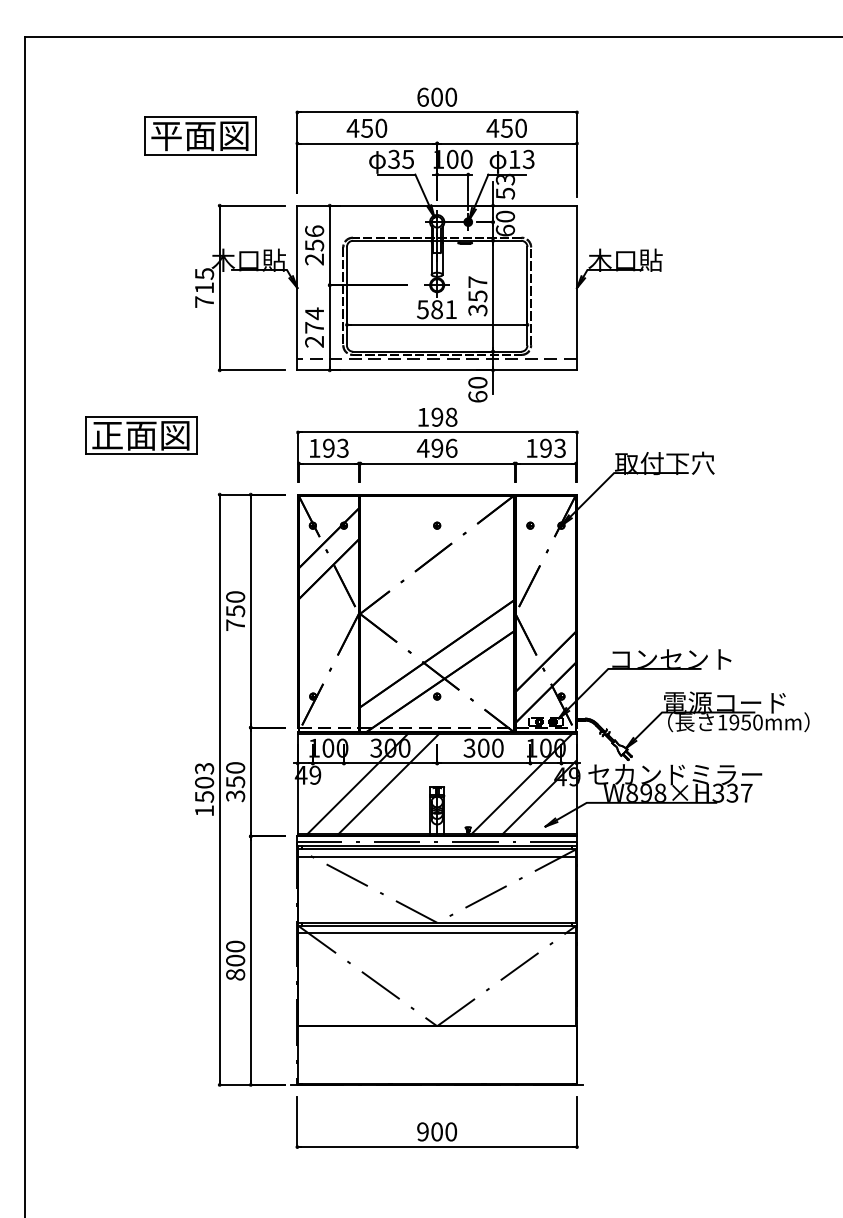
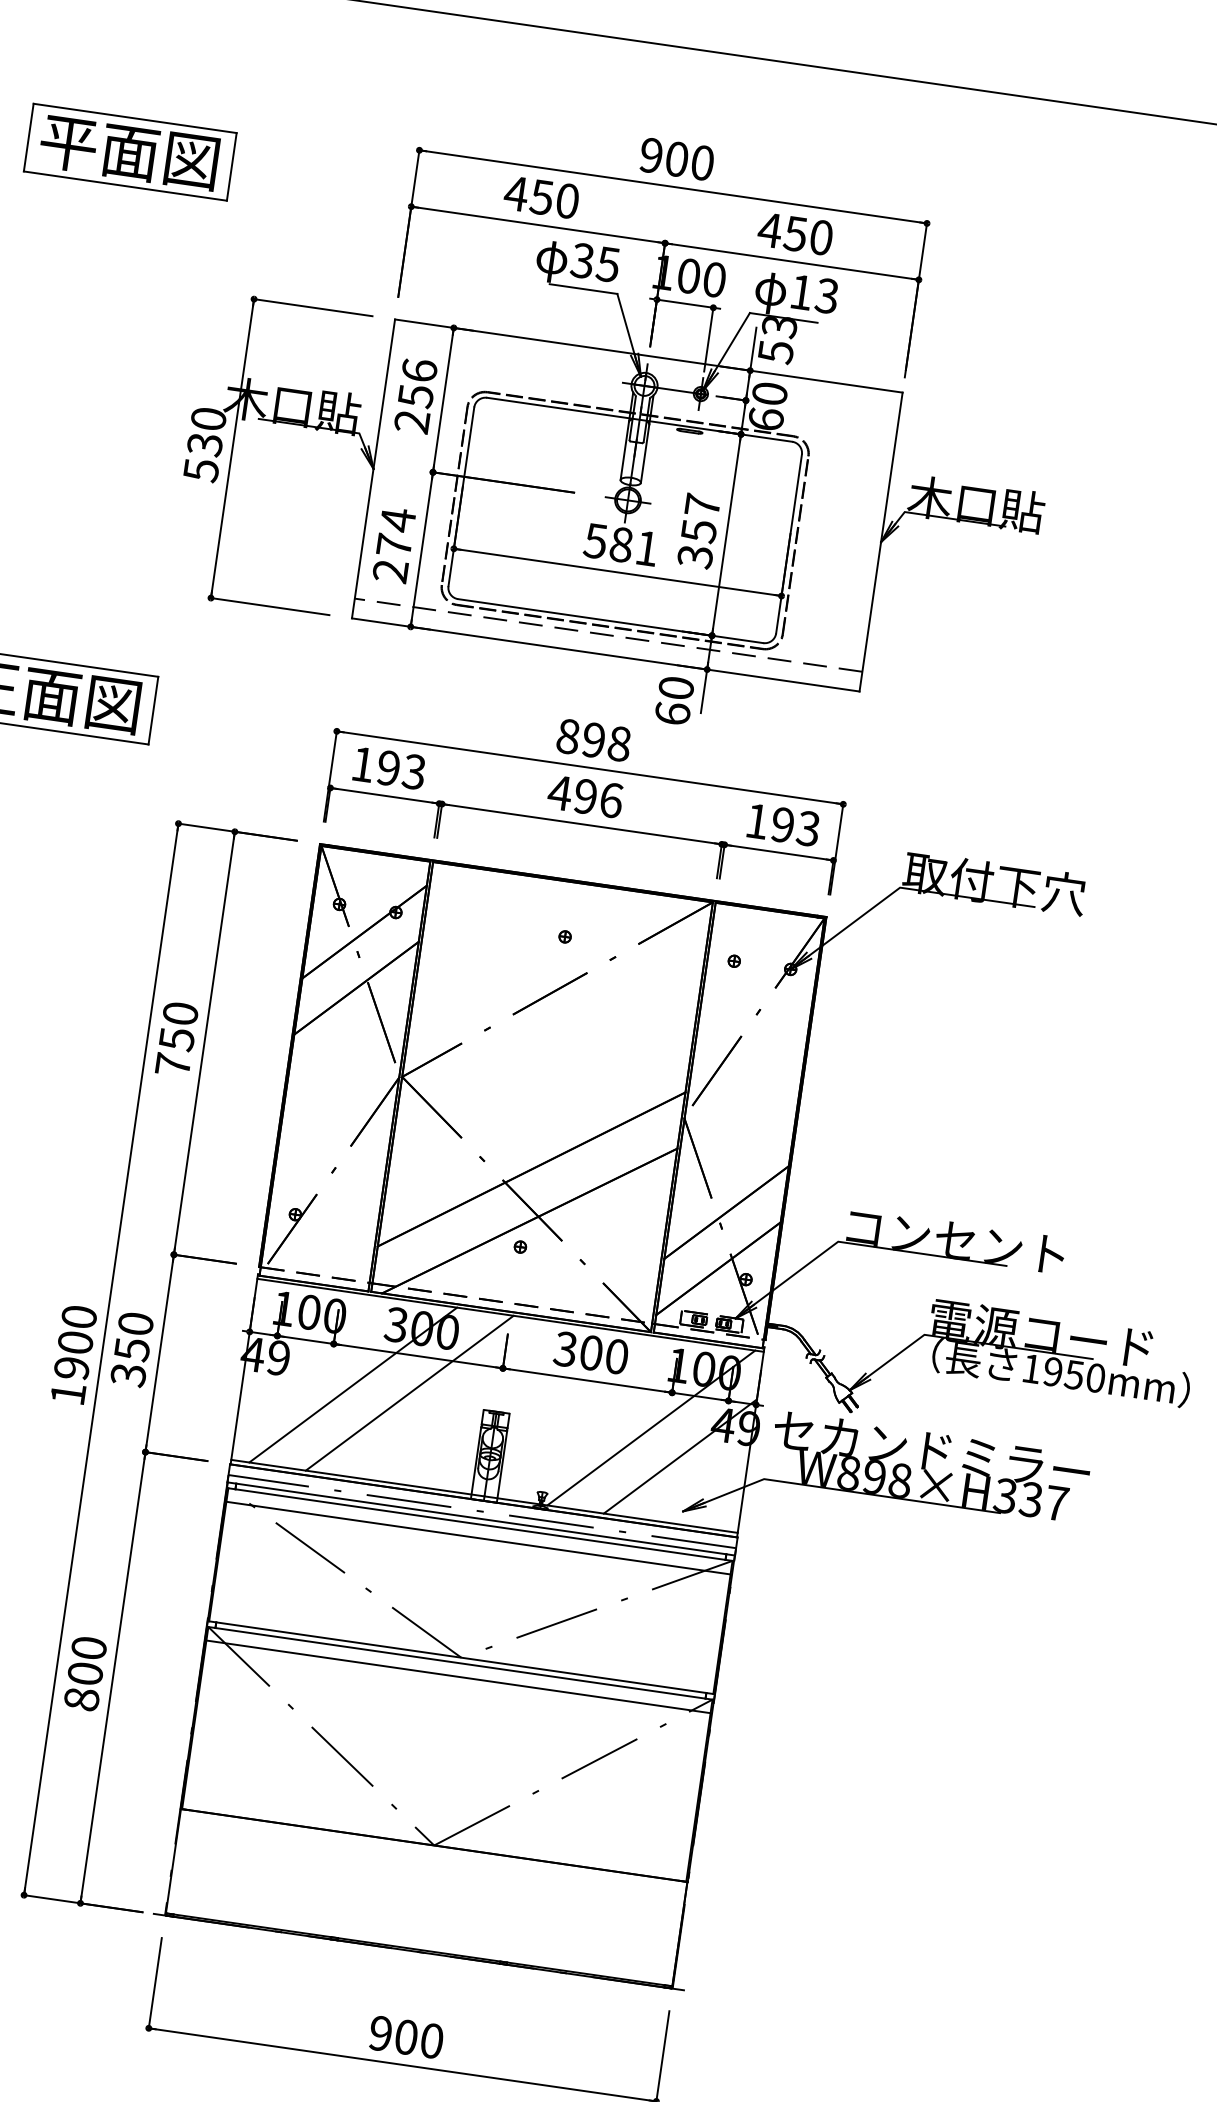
text: (422, 96) -> (650, 154), 600 -> 900
part: (200, 135) -> (130, 151), moved
text: (204, 288) -> (204, 445), 715 -> 530
text: (423, 416) -> (568, 735), 198 -> 898
text: (204, 782) -> (75, 1342), 1503 -> 1900

